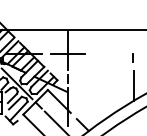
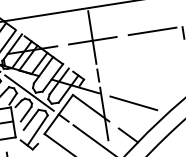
line: (111, 53) -> (152, 31), added
line: (90, 102) -> (134, 102), added

